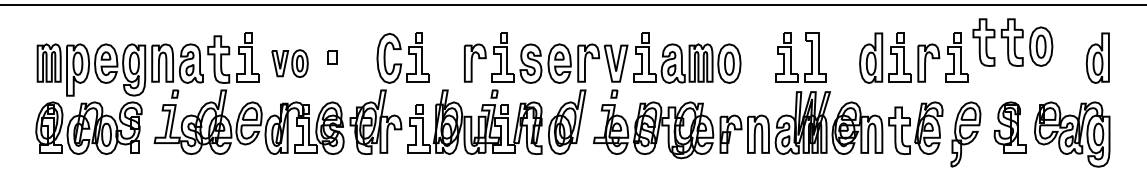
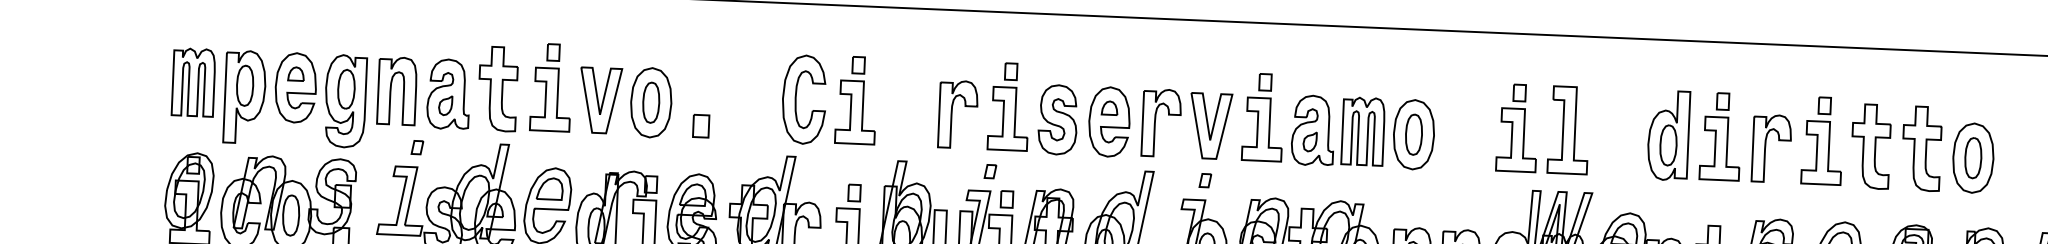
part: (1012, 42) -> (1922, 148), moved
part: (332, 57) -> (700, 126), moved
part: (289, 63) -> (624, 101), size x1.43

